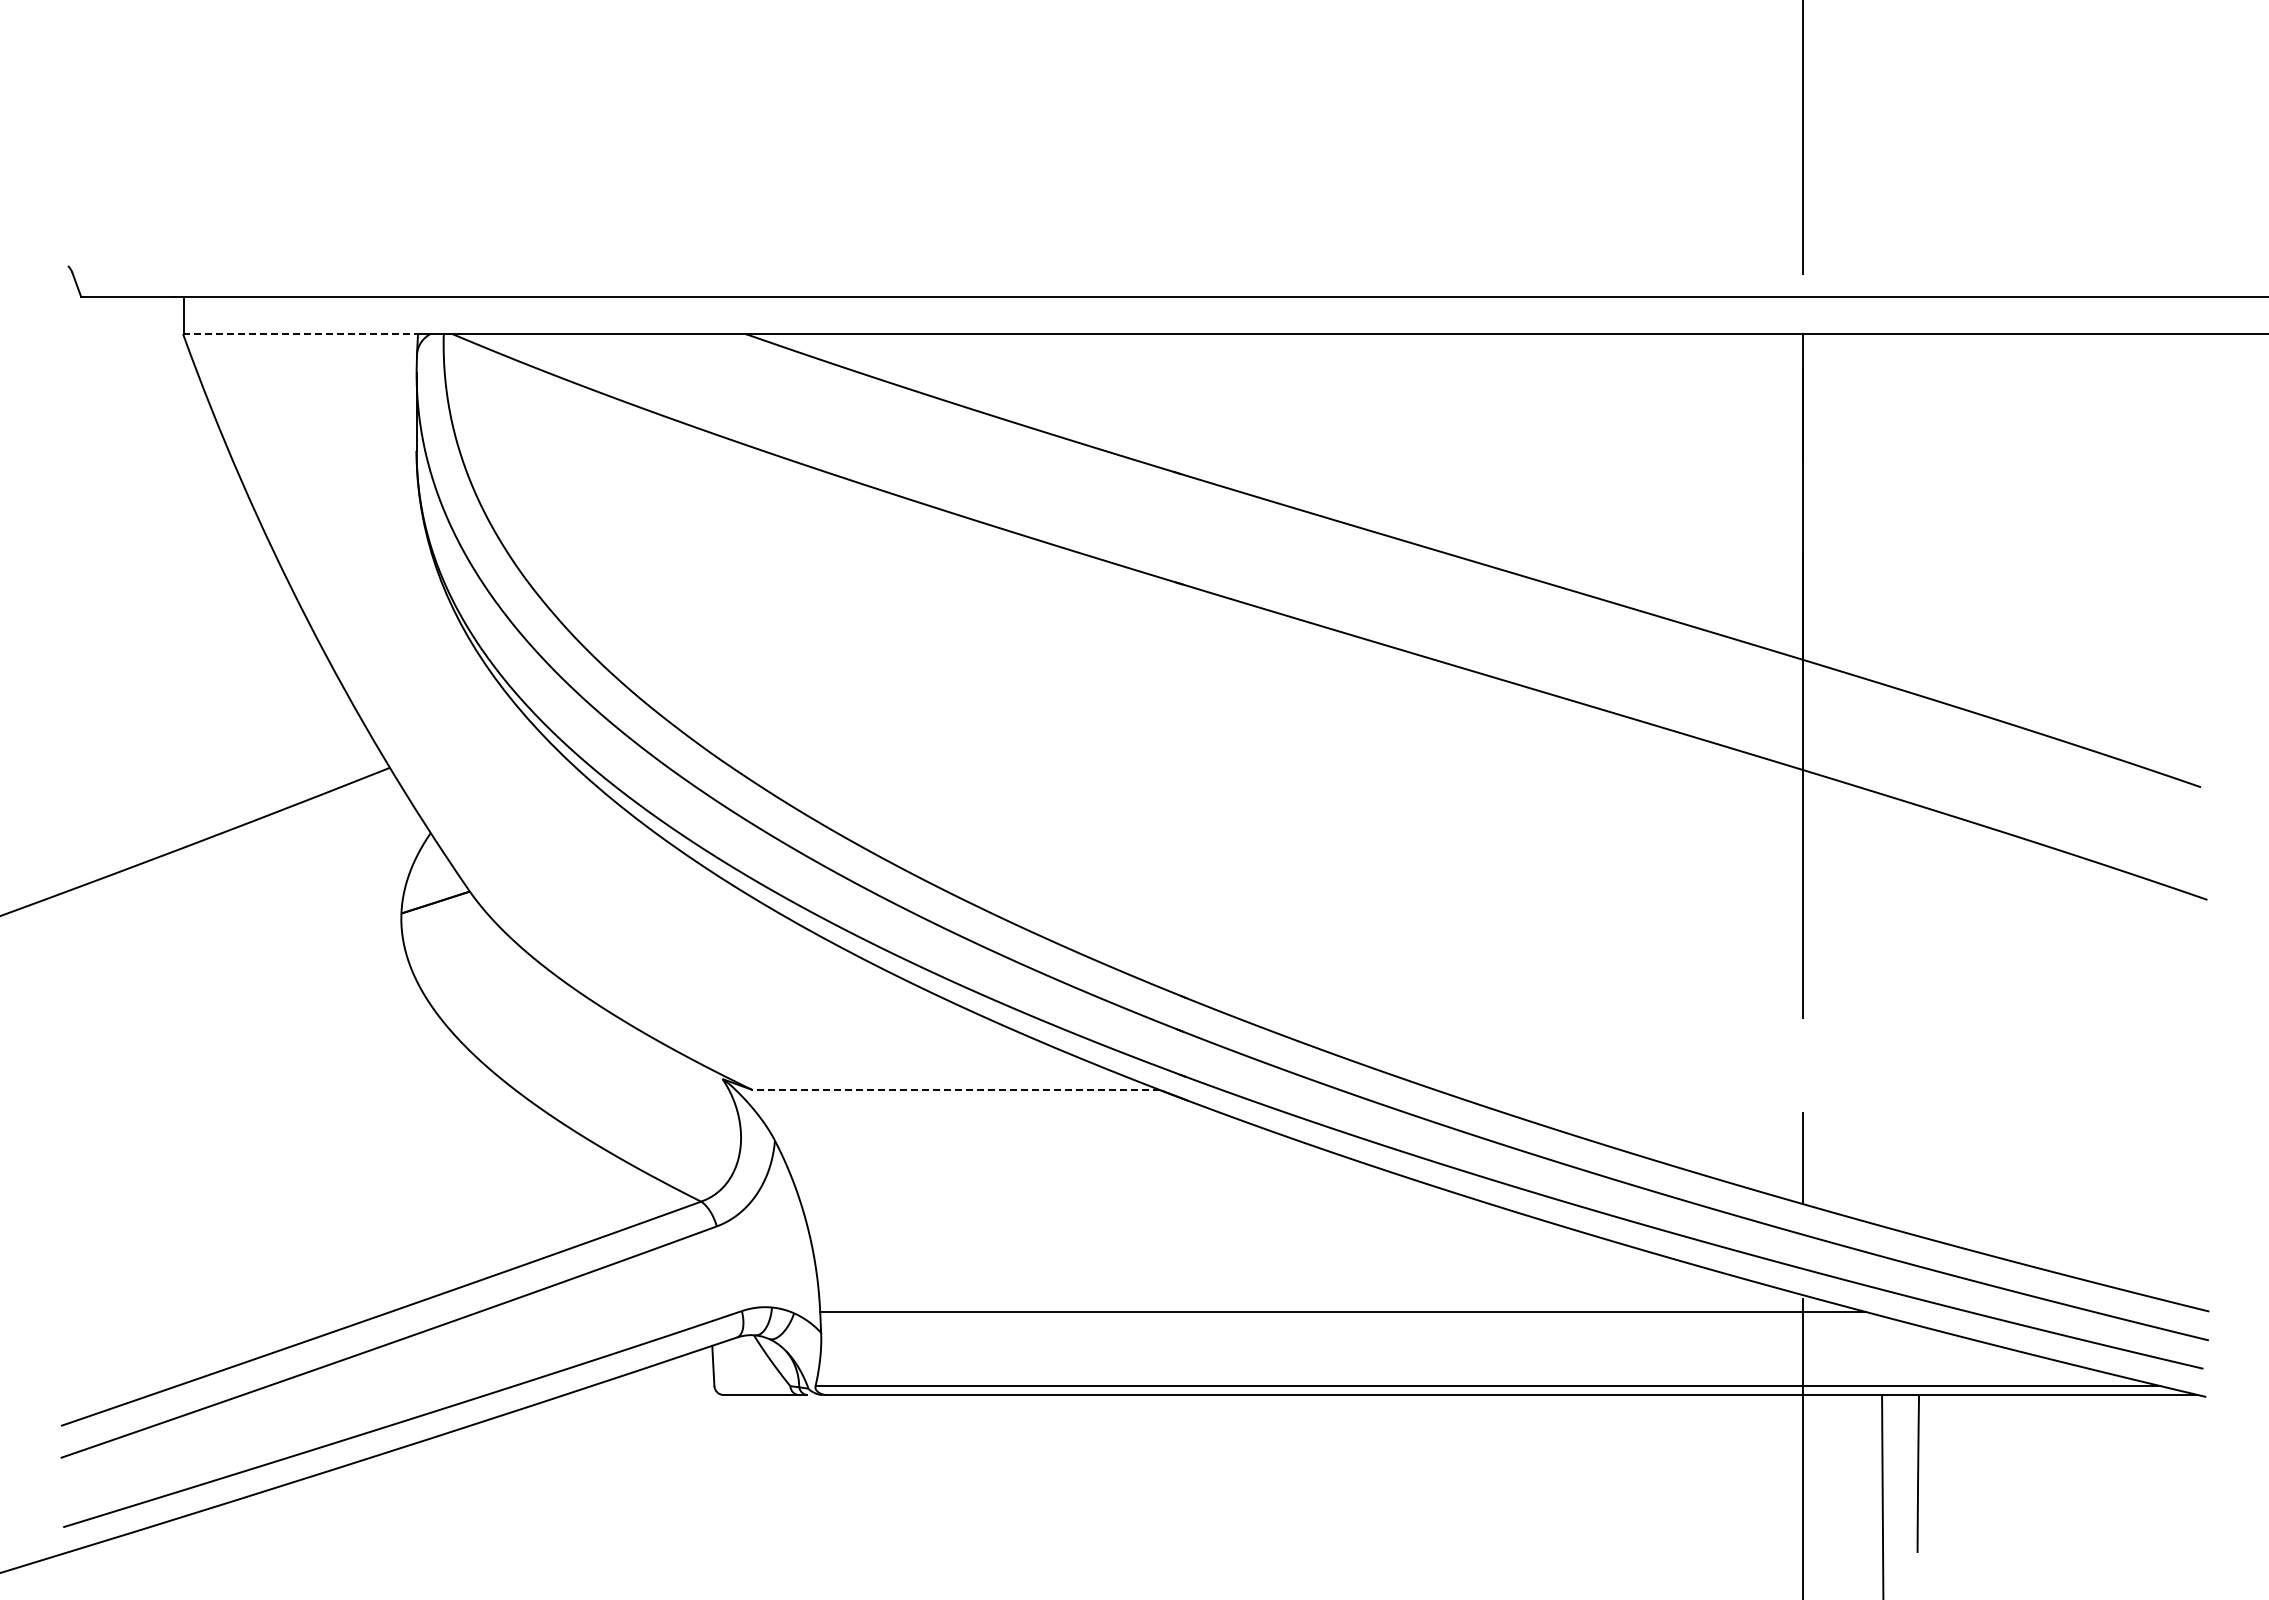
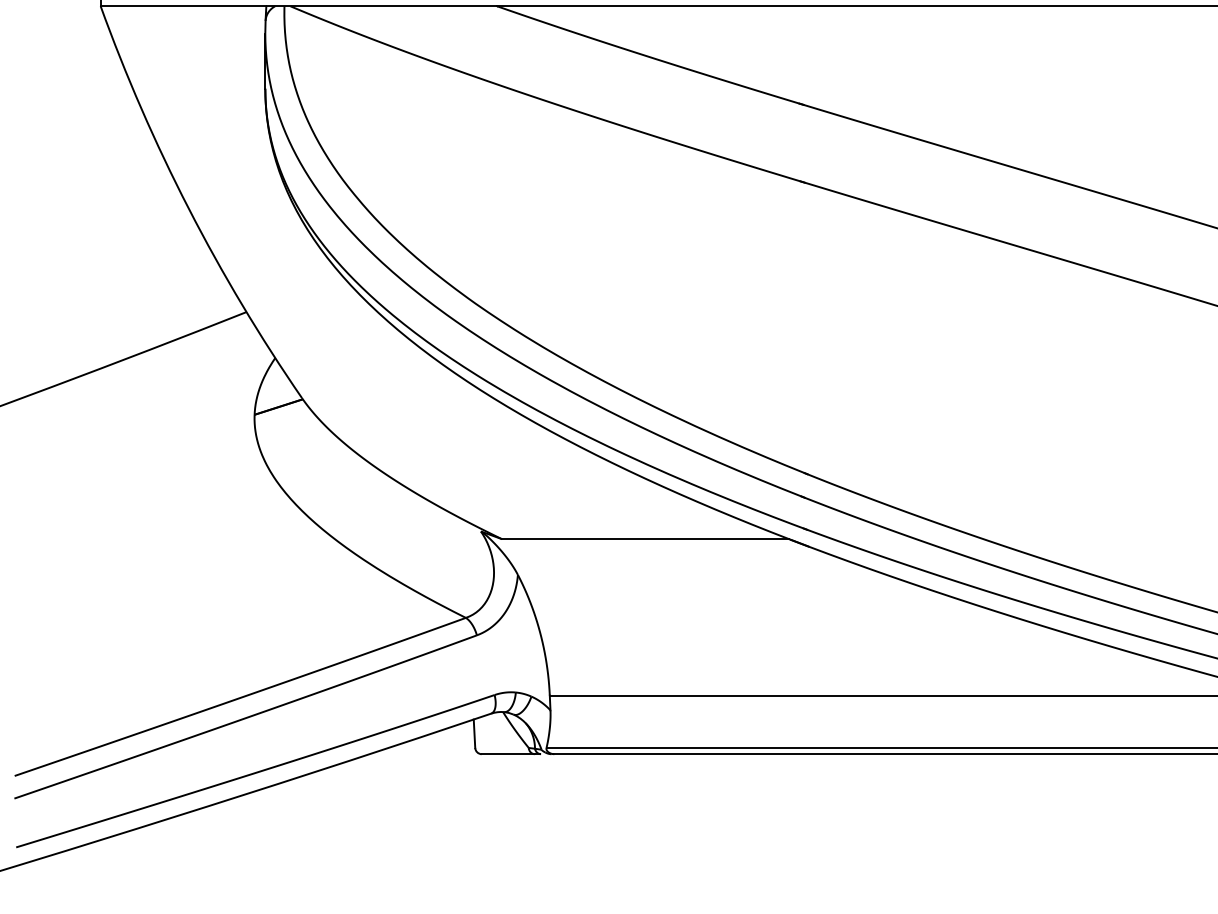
line: (301, 334) -> (184, 6), dashed -> solid
line: (956, 1089) -> (645, 538), dashed -> solid

